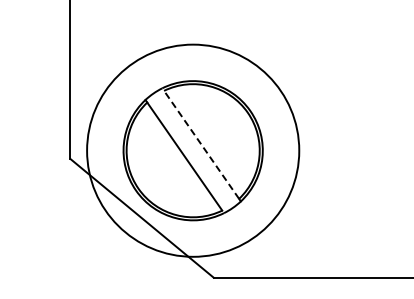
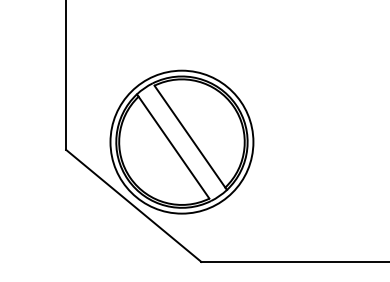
line: (201, 144) -> (189, 136), dashed -> solid
circle: (192, 150) -> (181, 141), size x0.71

